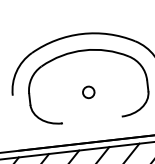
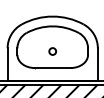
line: (91, 120) -> (52, 68), added
line: (15, 122) -> (7, 64), added

